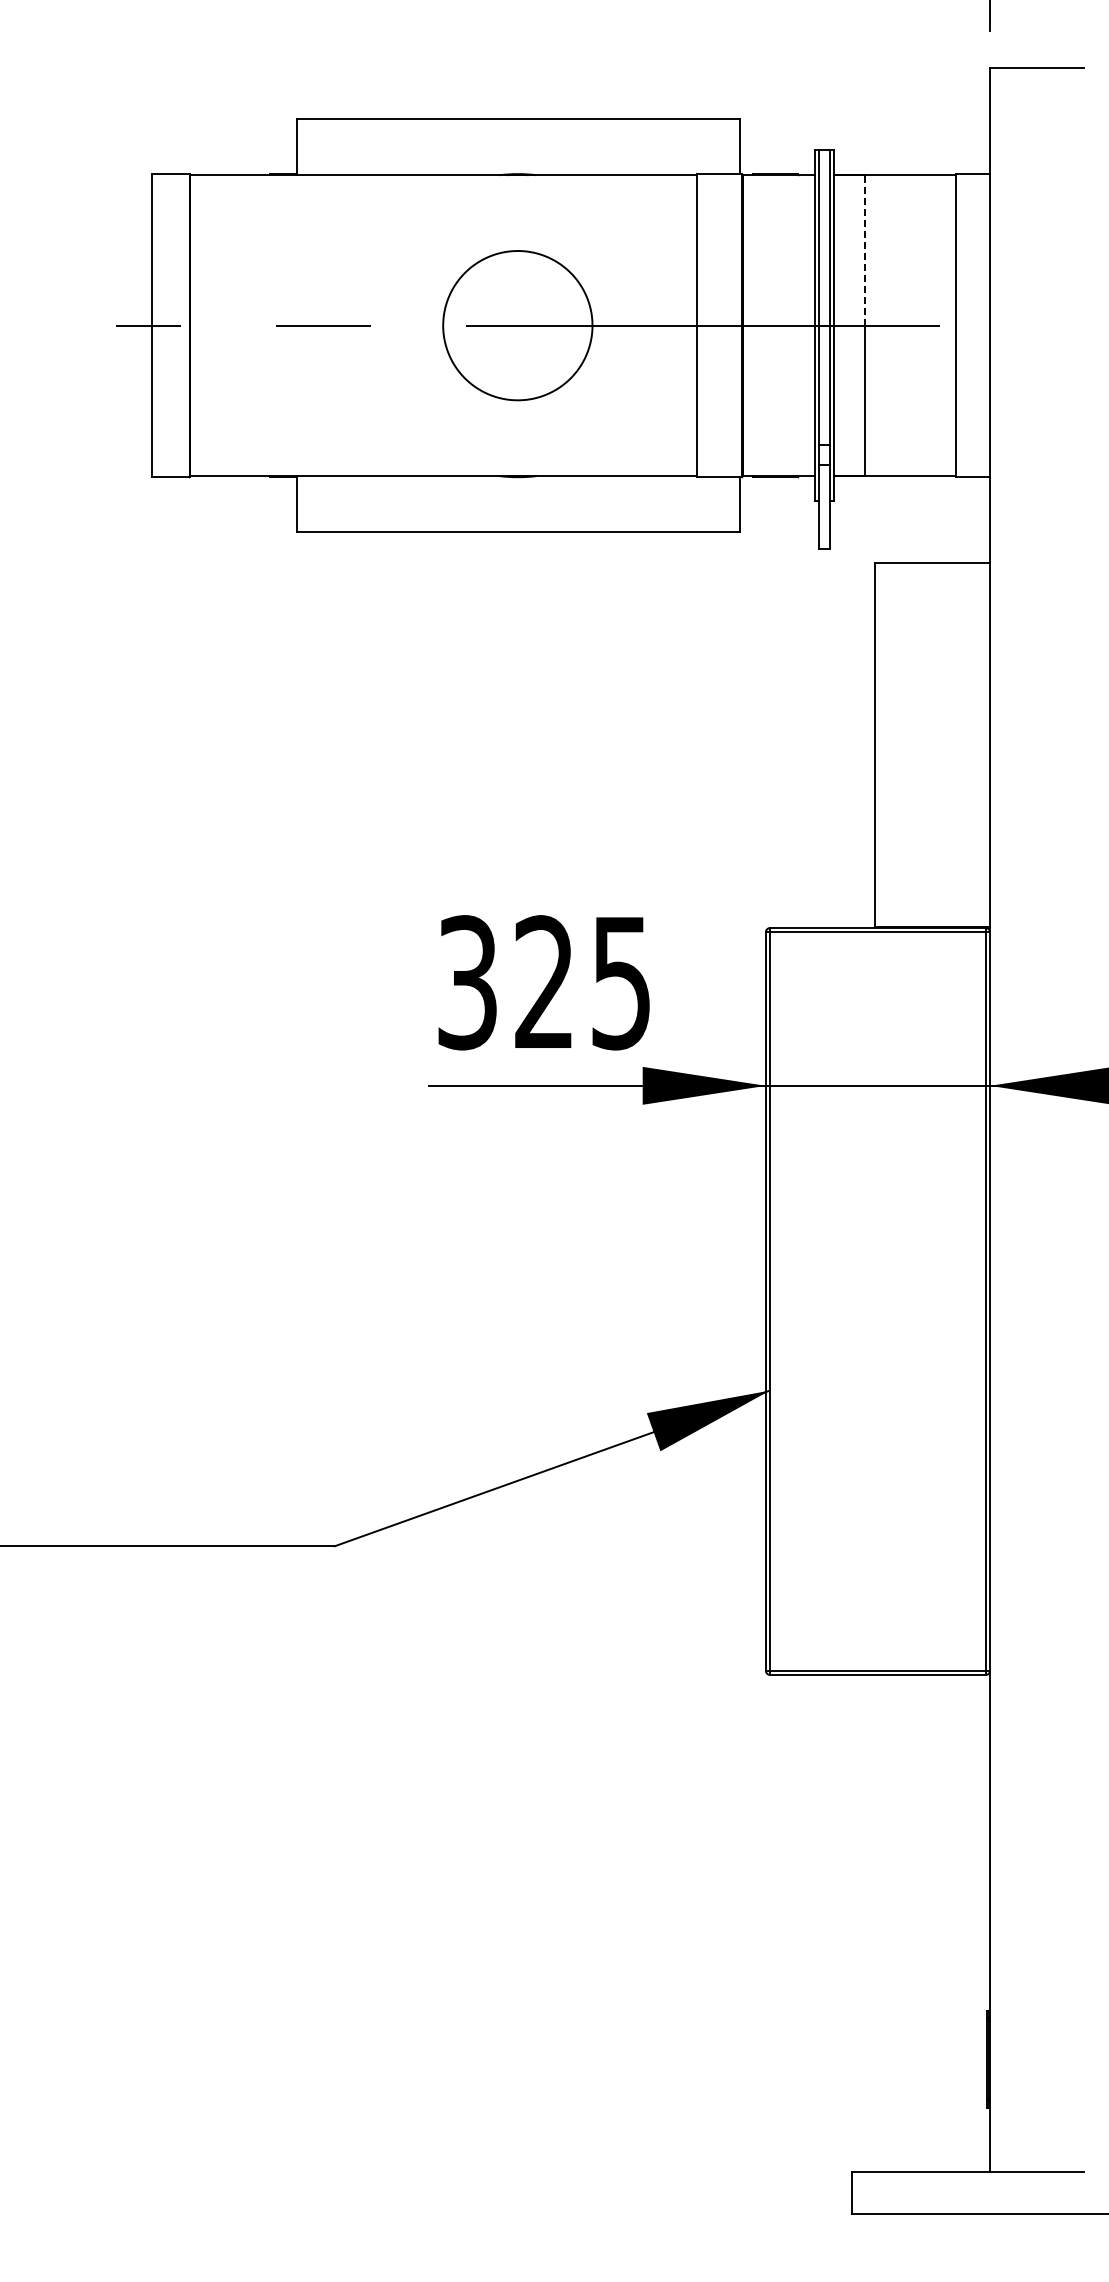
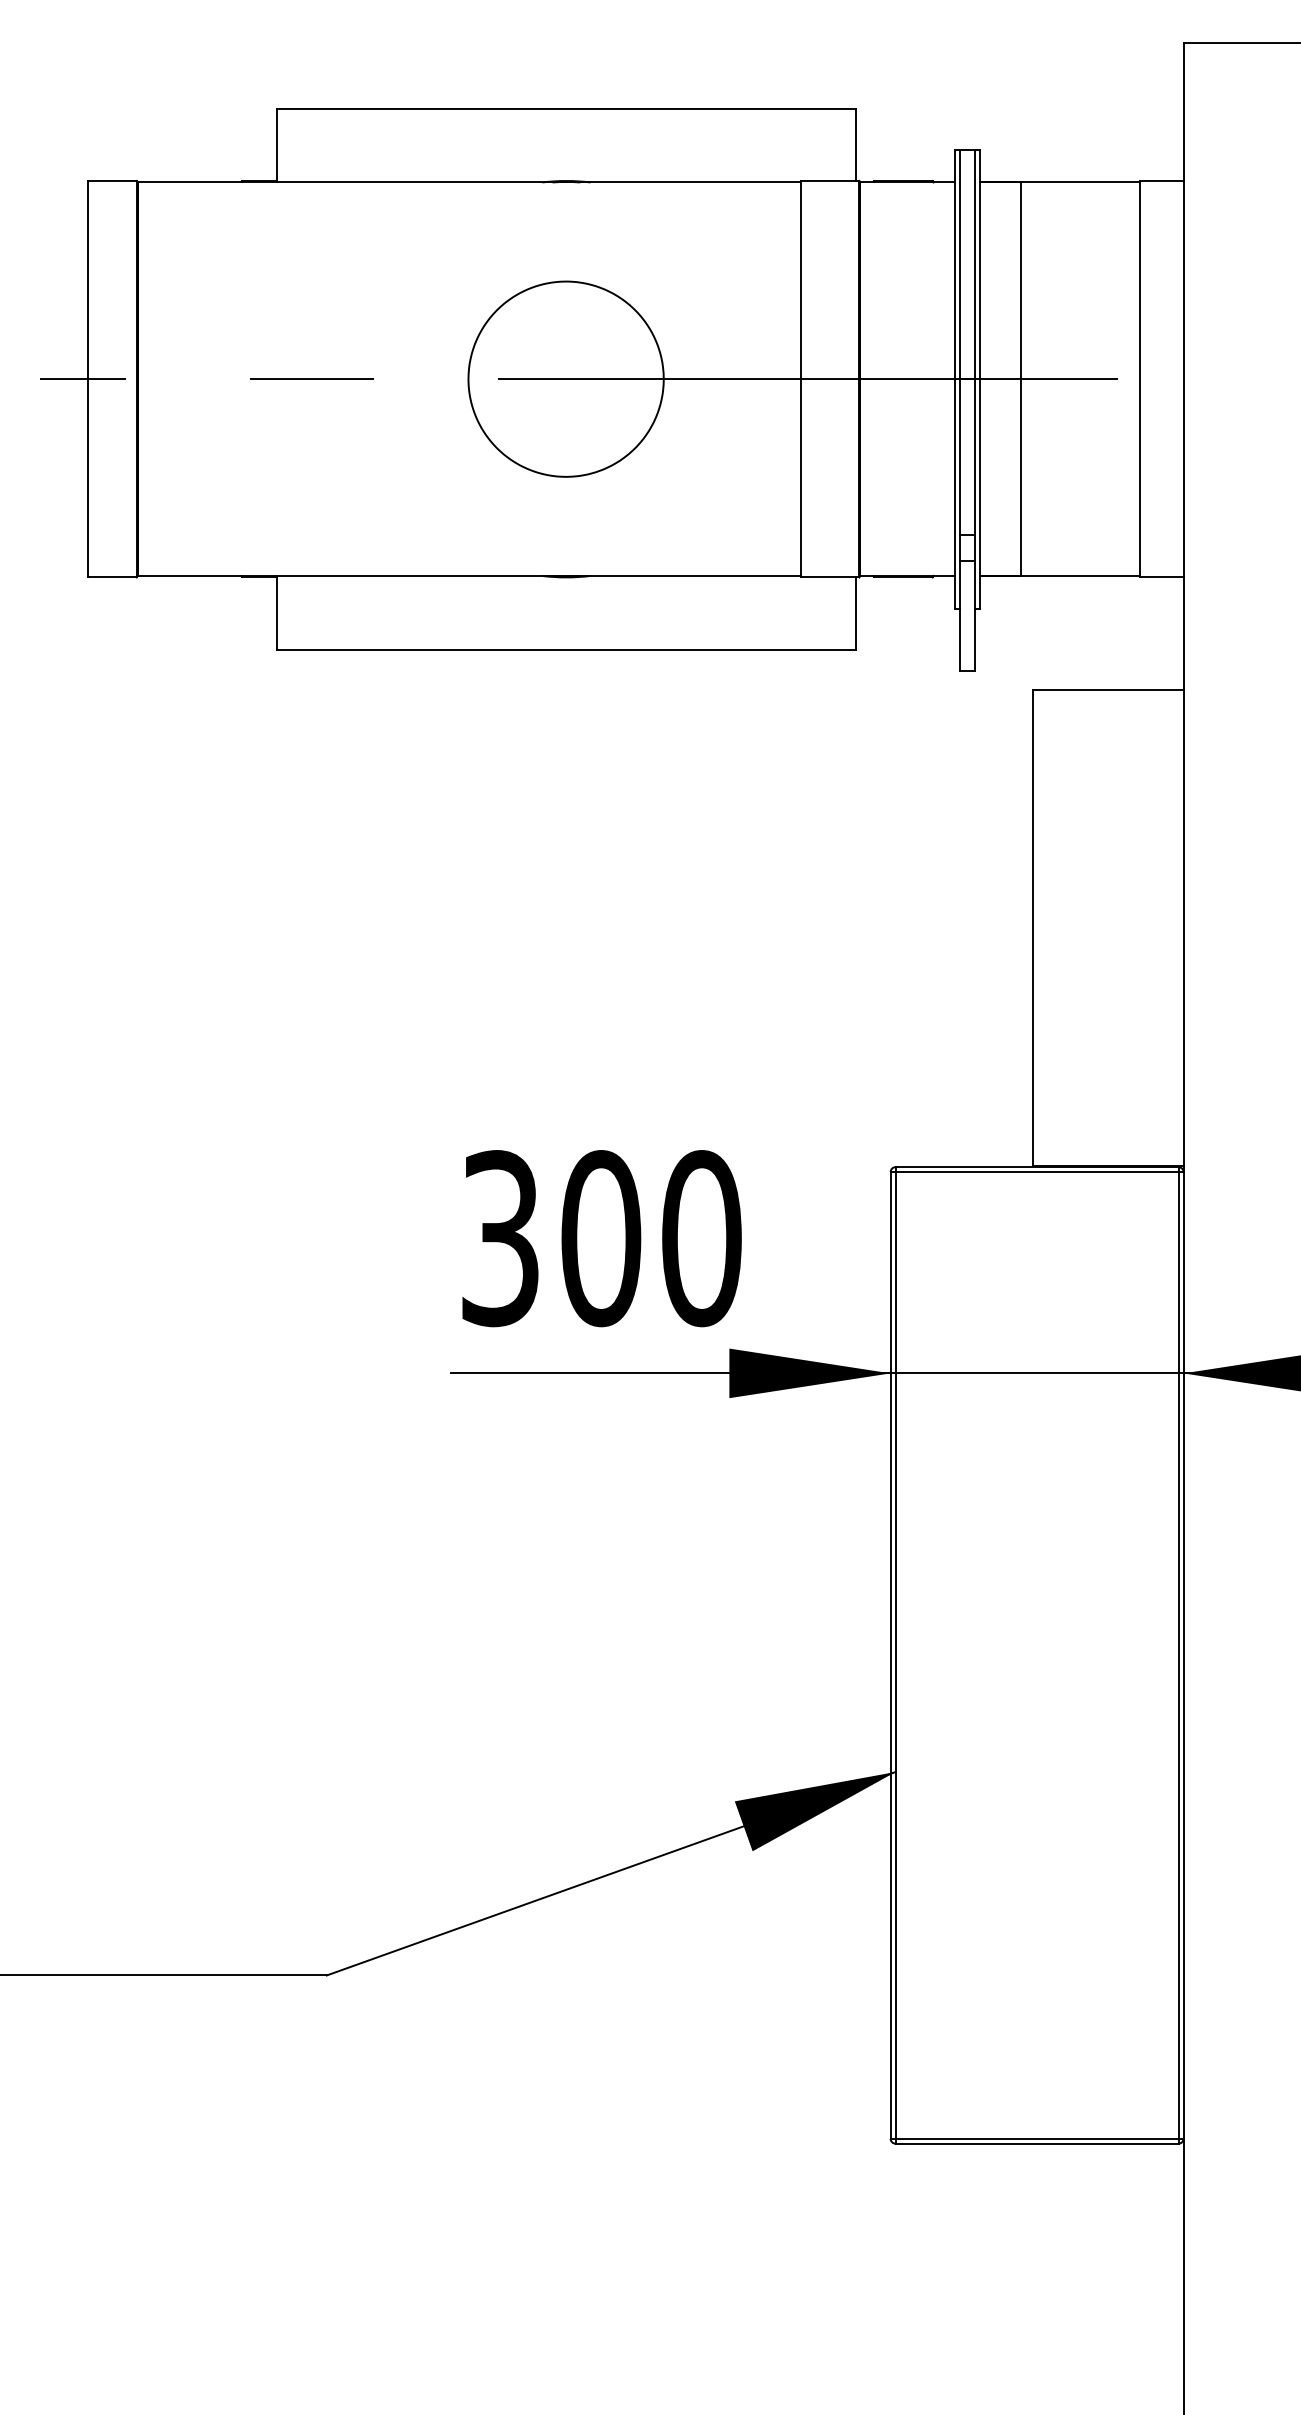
line: (865, 249) -> (1020, 279), dashed -> solid
text: (583, 982) -> (651, 1238), 325 -> 300

